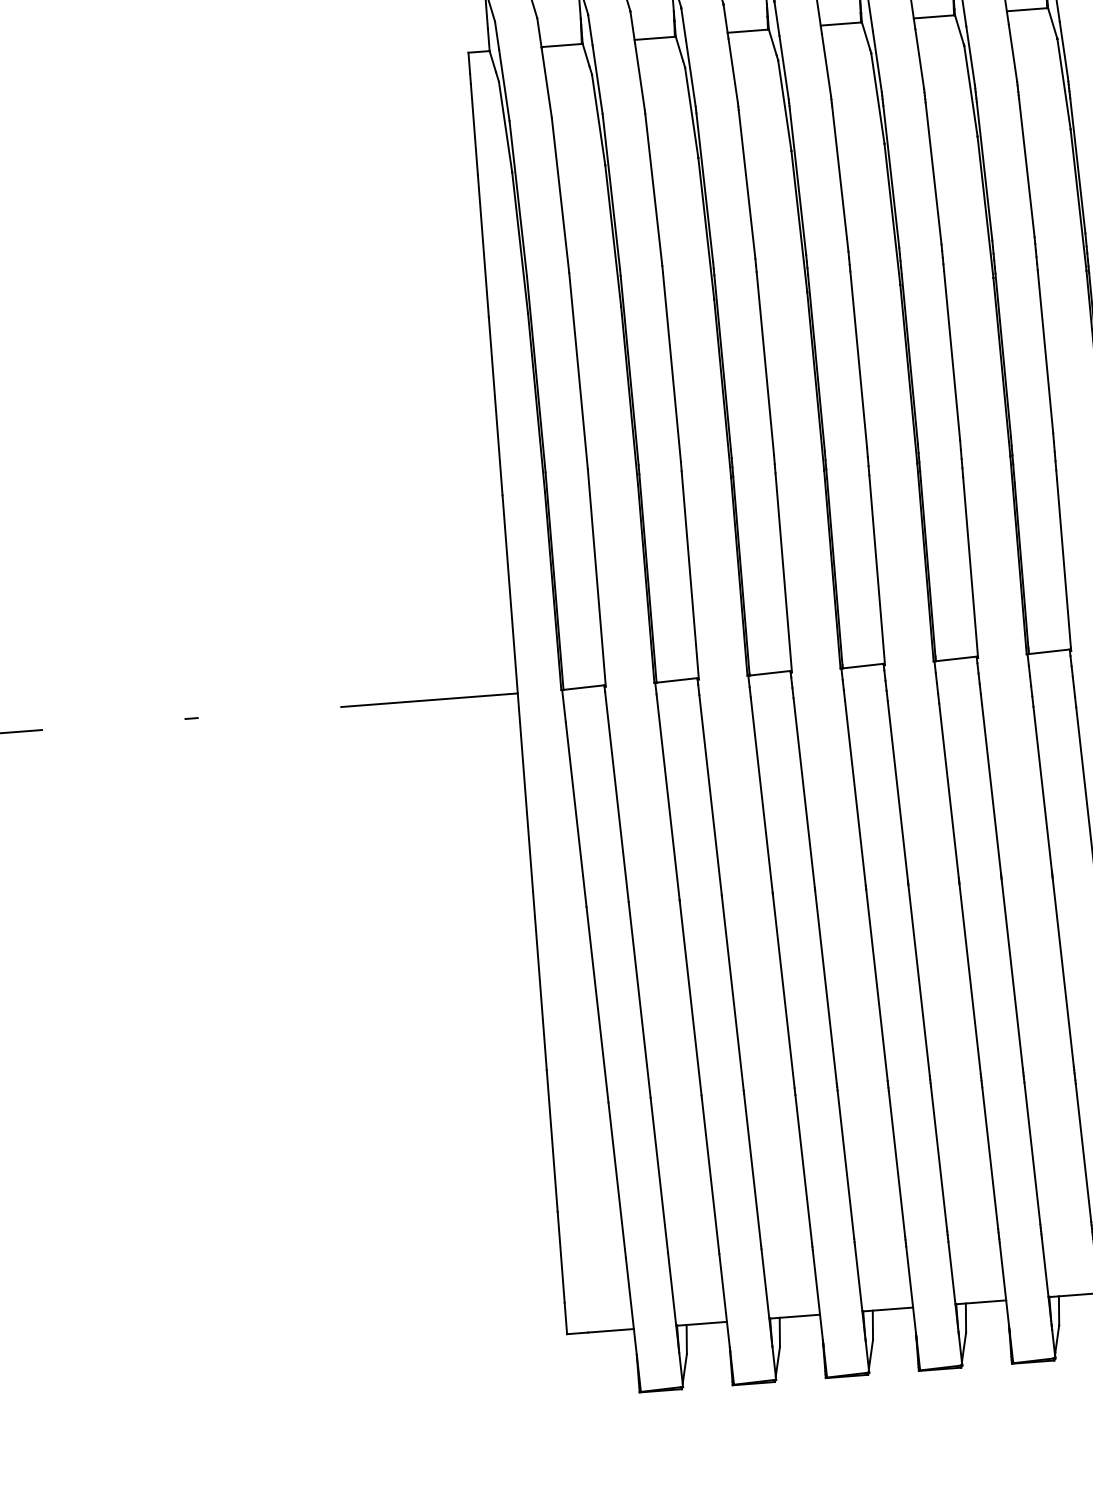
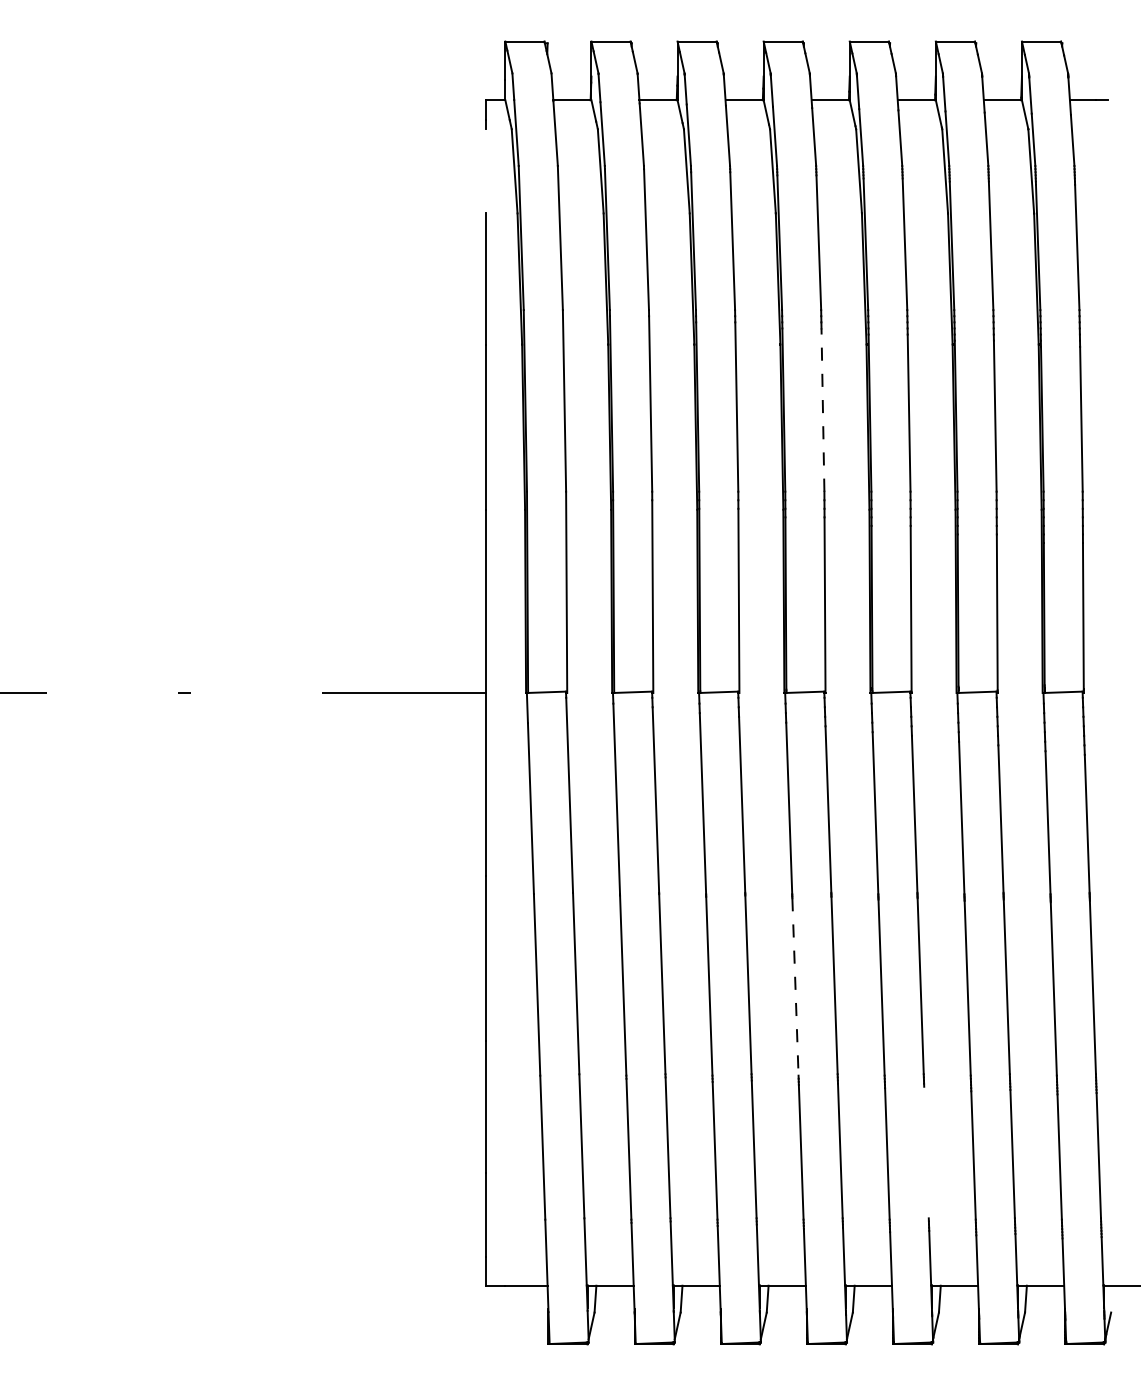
line: (474, 129) -> (485, 171), removed
line: (858, 360) -> (822, 410), solid -> dashed
line: (876, 984) -> (795, 986), solid -> dashed
line: (1032, 1153) -> (926, 1152), removed

